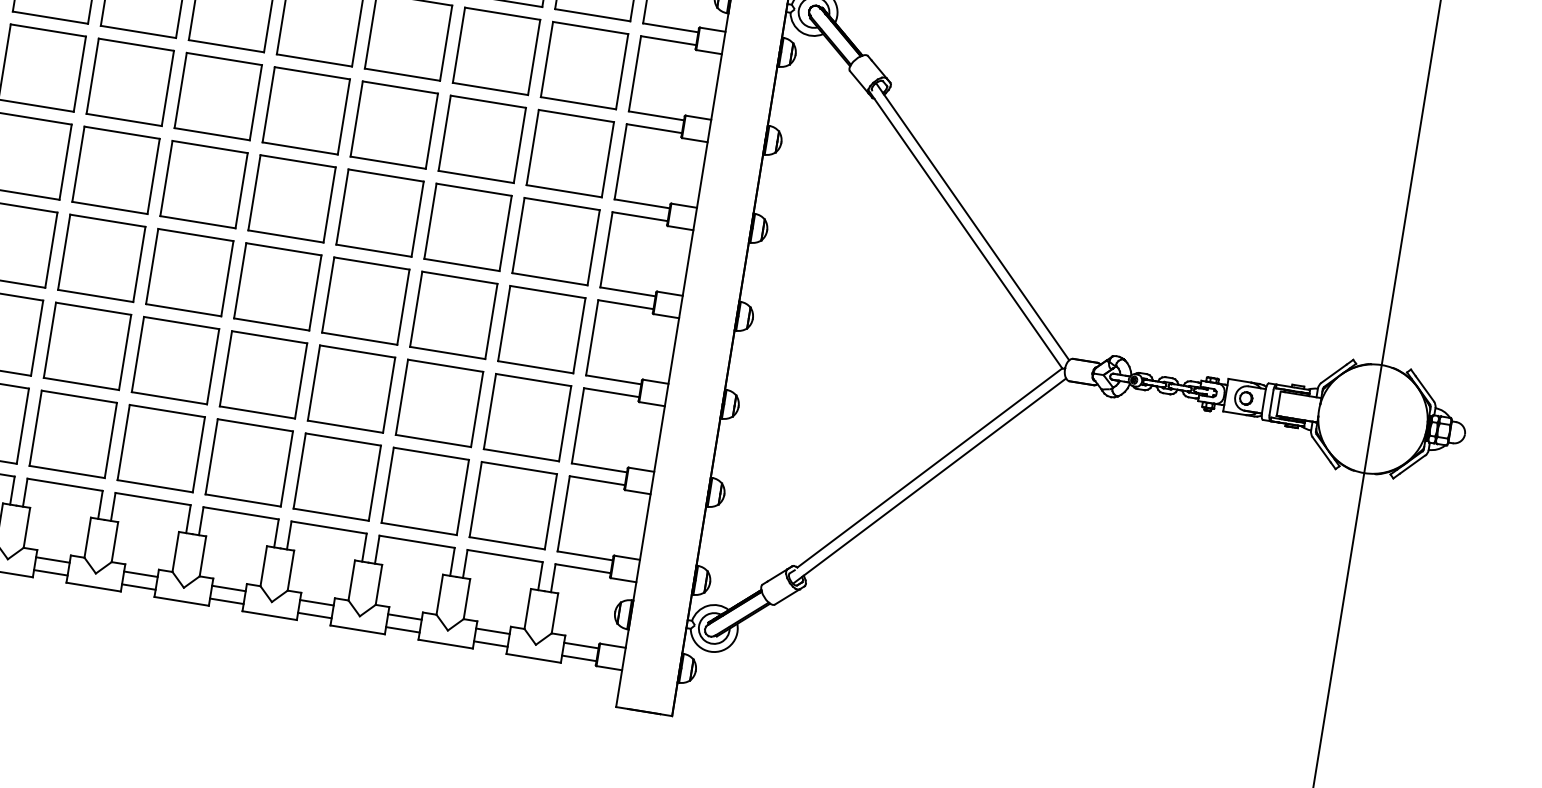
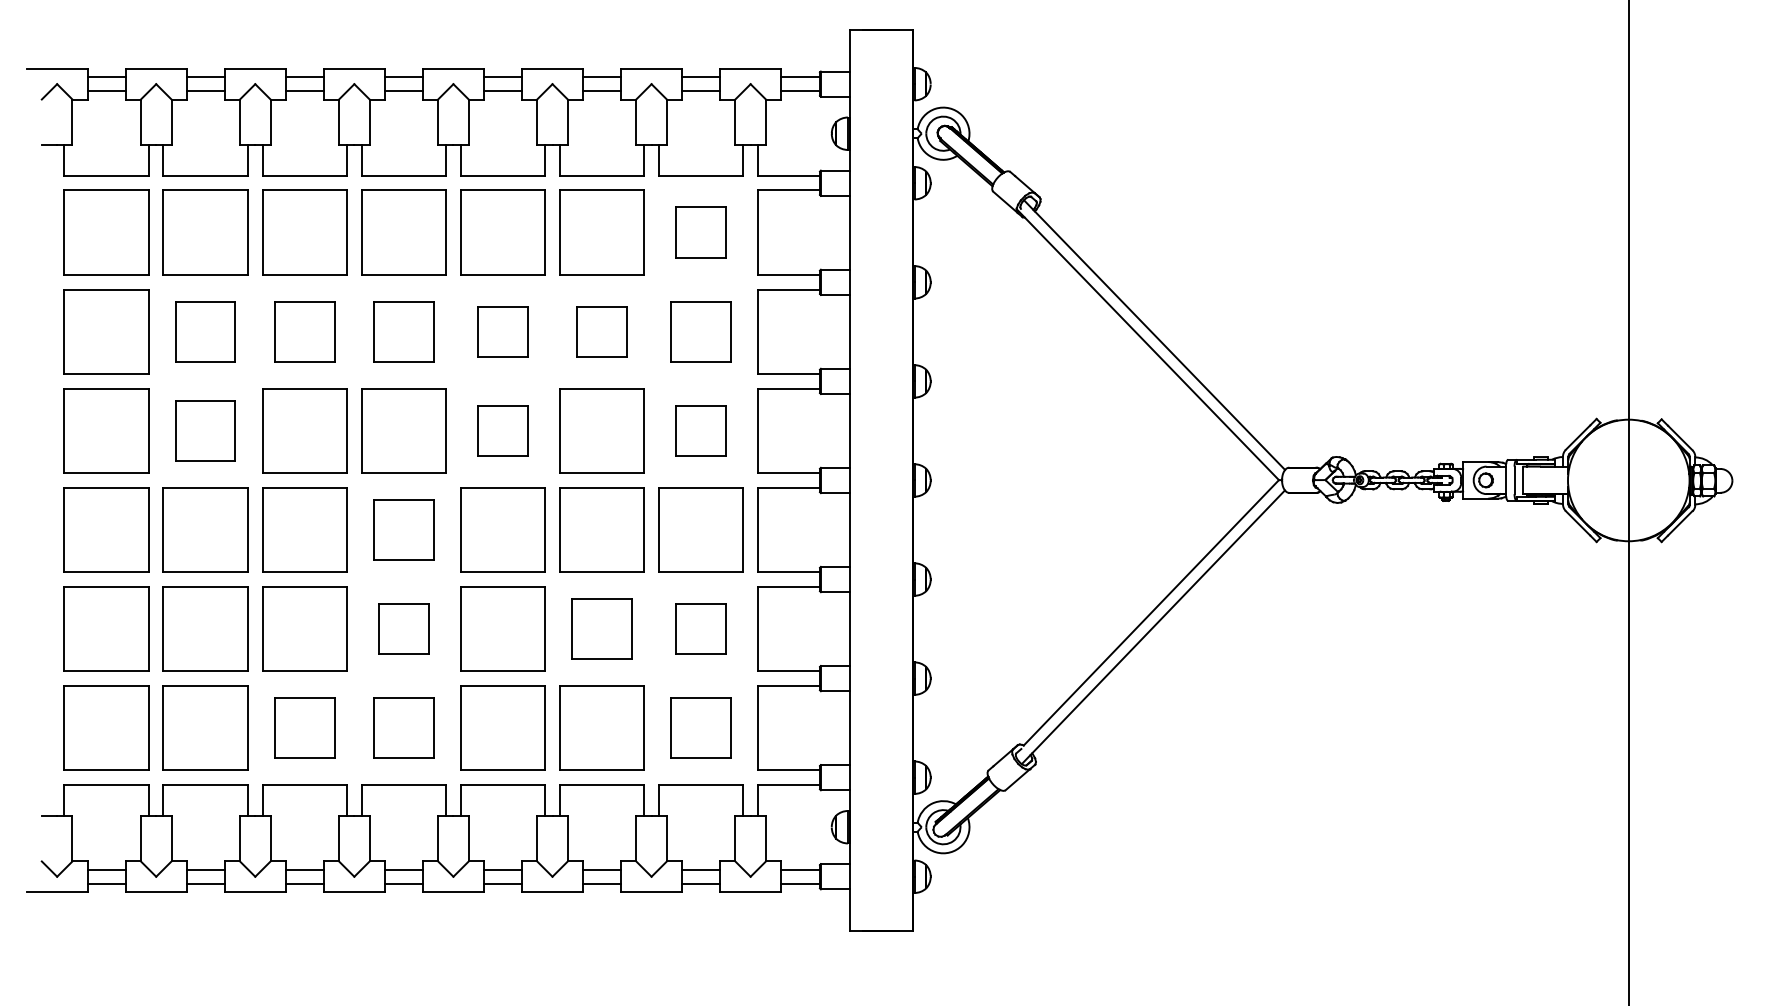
part: (584, 65) -> (700, 232), size x0.6
part: (130, 81) -> (205, 331), size x0.7
part: (218, 96) -> (304, 331), size x0.7
part: (305, 110) -> (403, 331), size x0.7
part: (393, 124) -> (502, 331), size x0.6
part: (481, 138) -> (601, 331), size x0.6
part: (569, 153) -> (700, 331), size x0.7
part: (115, 169) -> (205, 430), size x0.7
part: (379, 212) -> (502, 430), size x0.6
part: (555, 241) -> (700, 430), size x0.6
part: (277, 286) -> (403, 529), size x0.7
part: (263, 374) -> (403, 628), size x0.6
part: (439, 402) -> (601, 628), size x0.7
part: (527, 417) -> (700, 628), size x0.6
part: (161, 448) -> (304, 727), size x0.7
part: (249, 462) -> (403, 727), size x0.7
part: (512, 504) -> (700, 727), size x0.7

